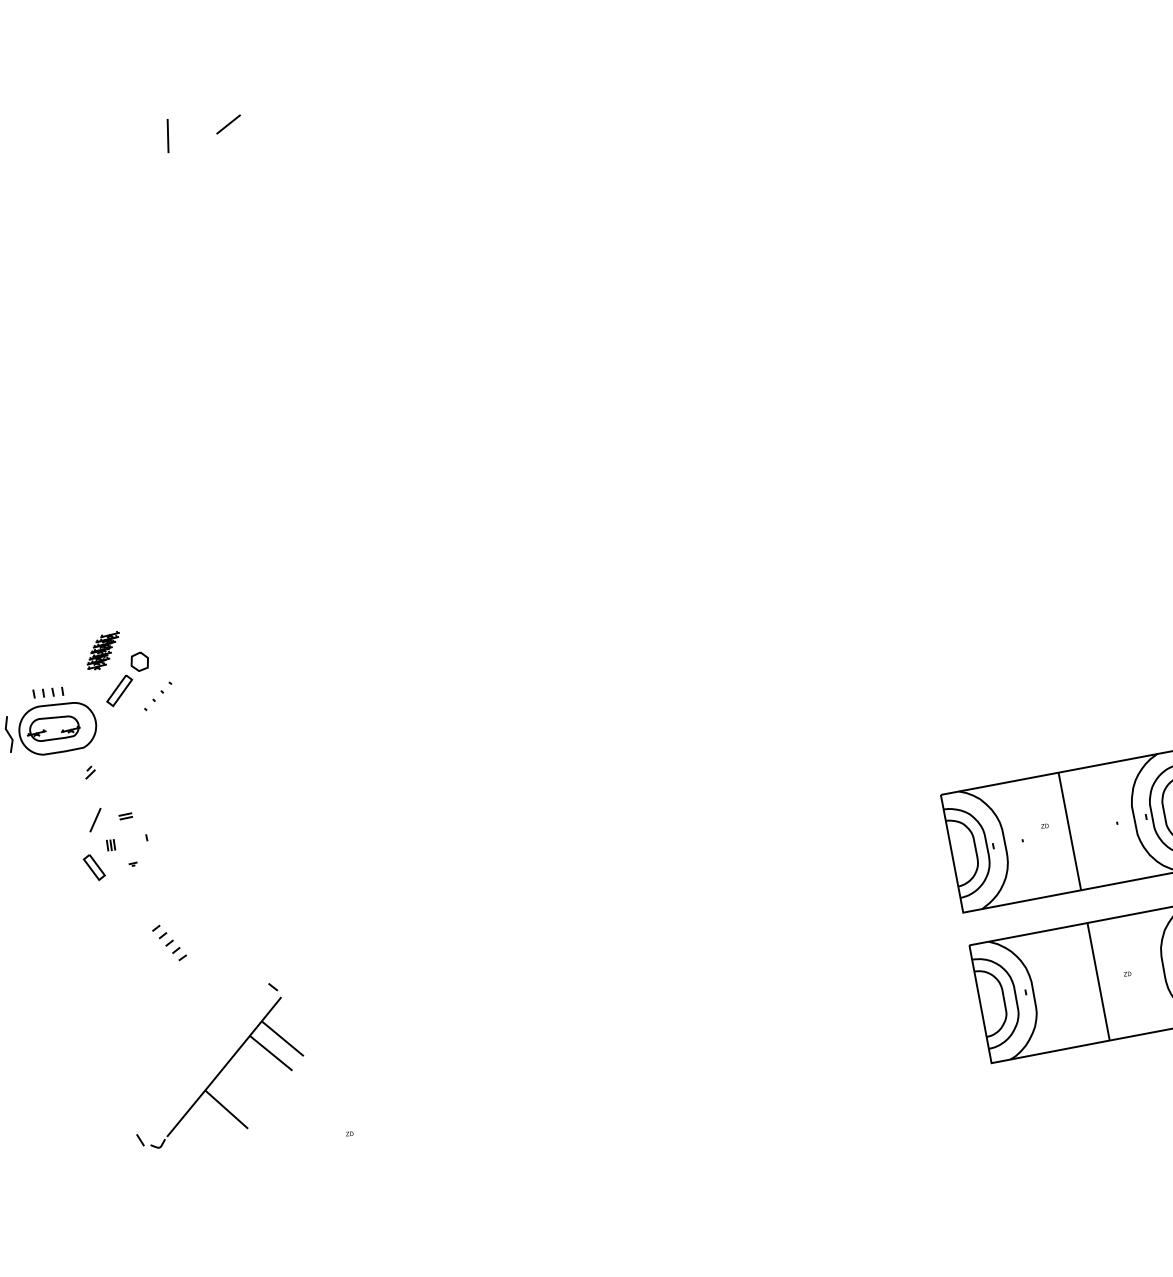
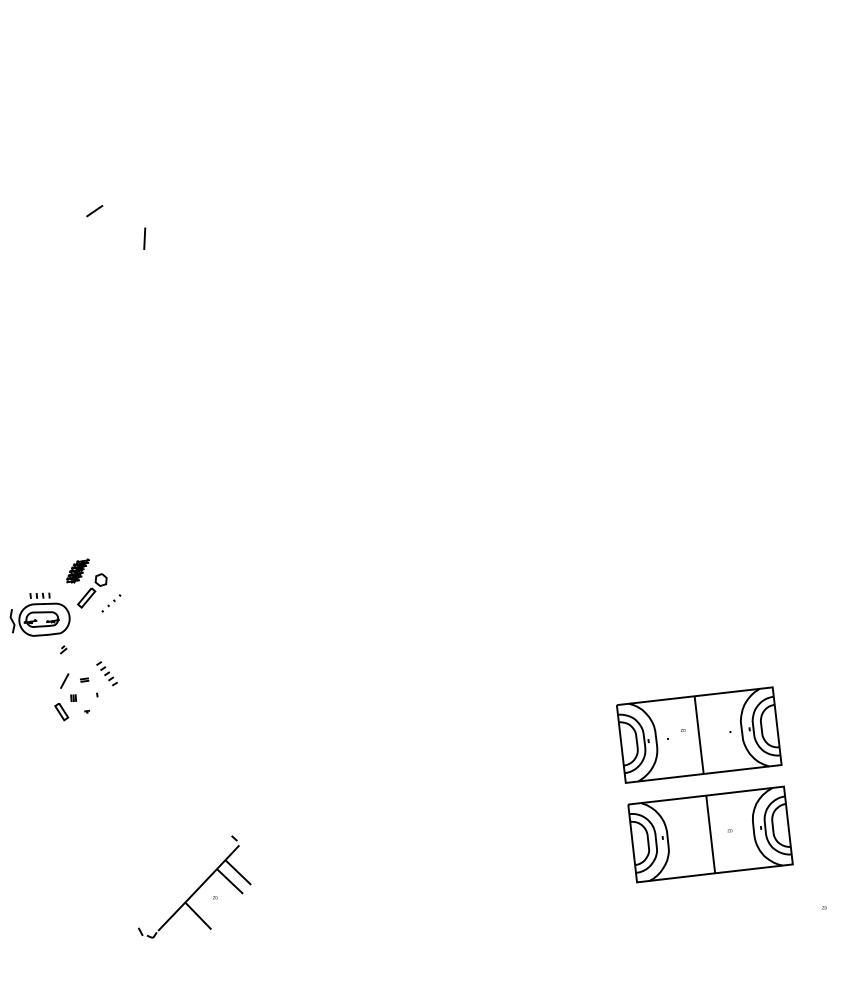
line: (228, 123) -> (94, 210), moved
part: (168, 942) -> (106, 673), moved
part: (217, 1064) -> (194, 886), moved

